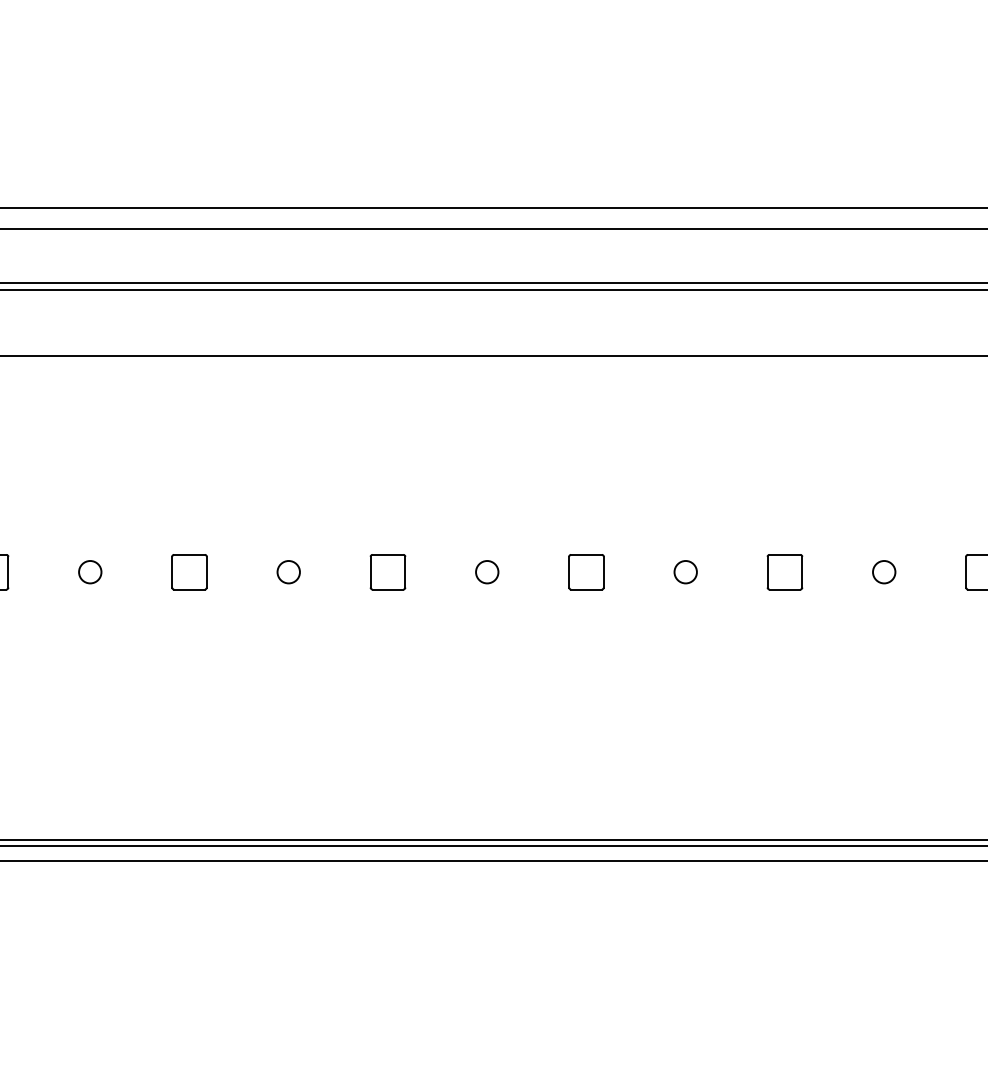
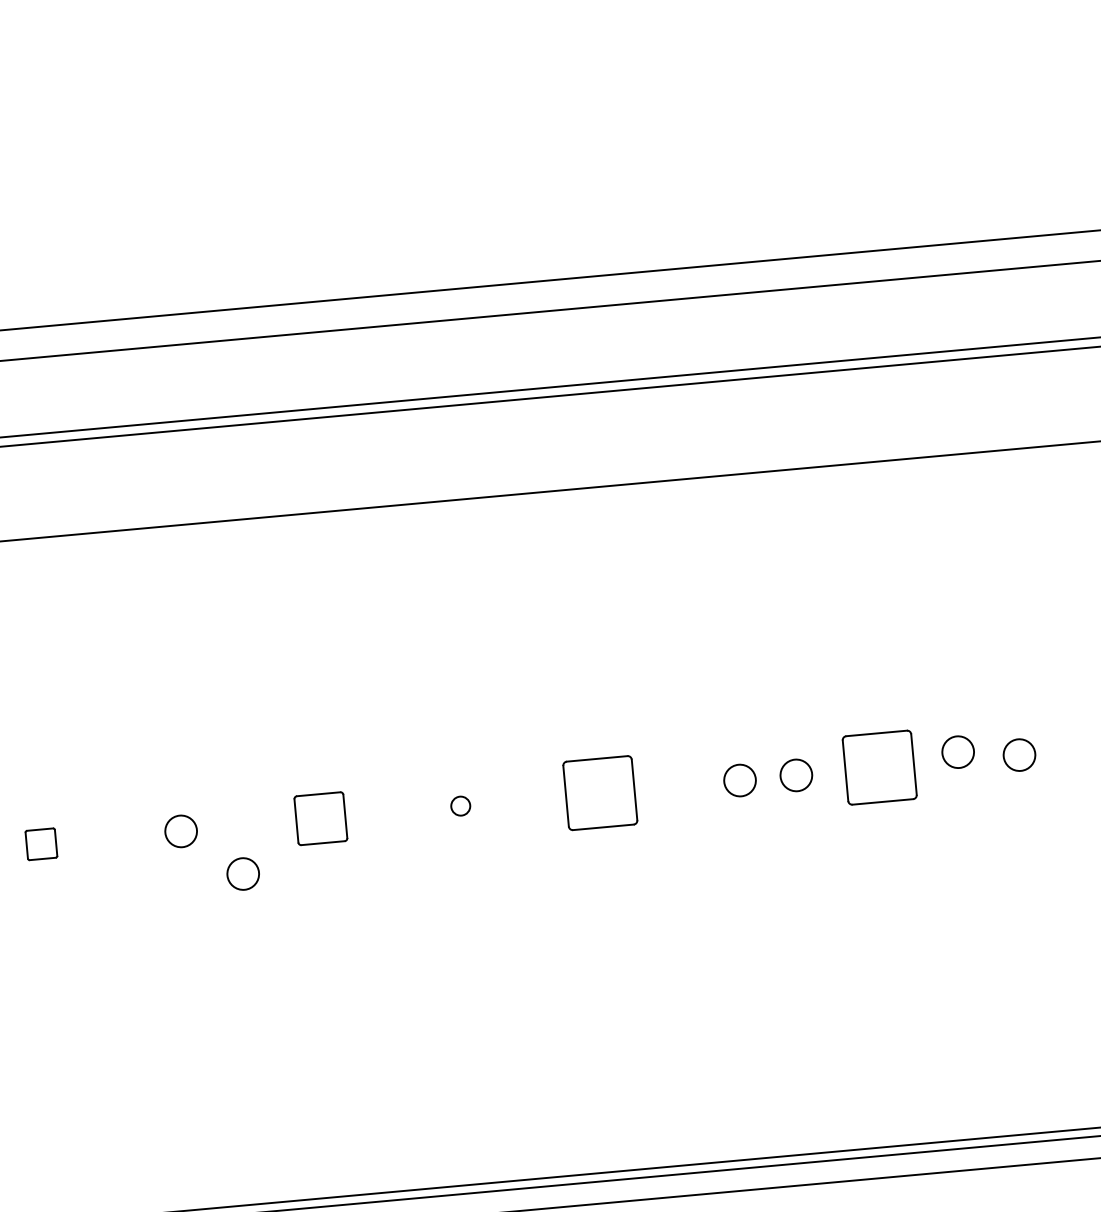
circle: (841, 566) -> (958, 752), added
part: (189, 572) -> (41, 844), size x0.6
circle: (487, 572) -> (461, 806), size x0.6
part: (586, 572) -> (600, 793), size x1.4
circle: (725, 572) -> (796, 775), added
part: (784, 572) -> (879, 768), size x1.4
circle: (329, 606) -> (242, 874), added

